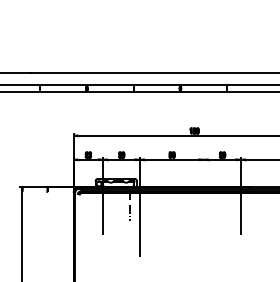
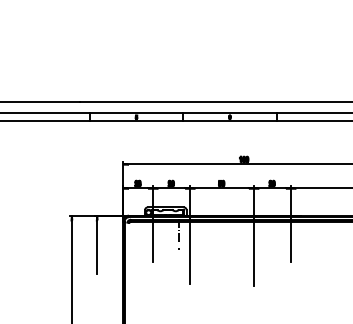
line: (203, 206) -> (253, 235), added
line: (47, 217) -> (97, 246), added

